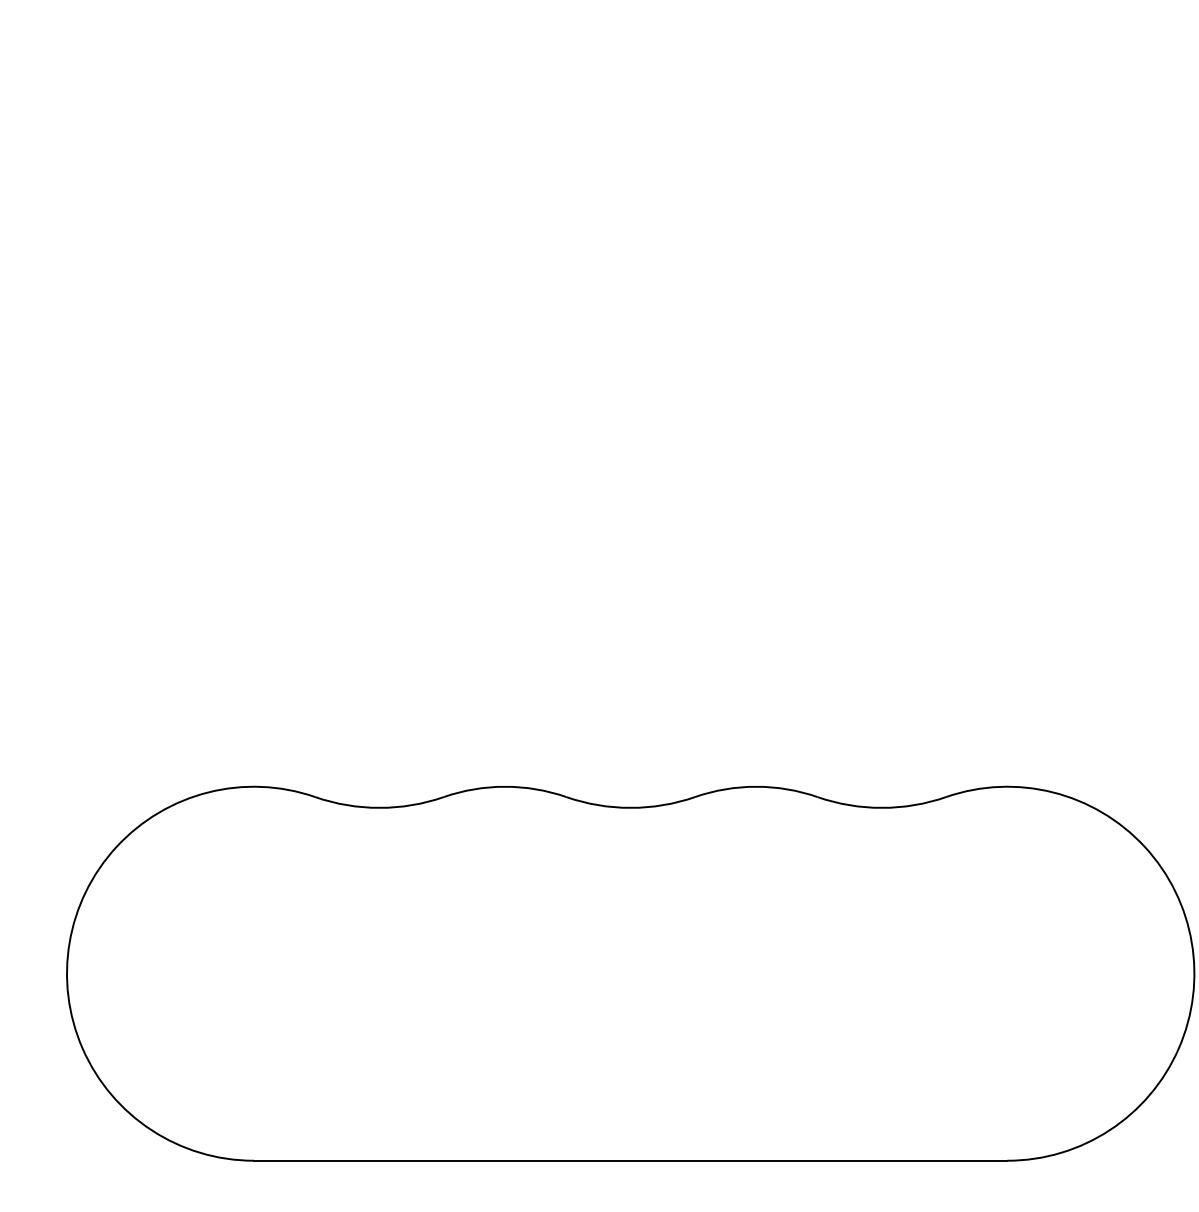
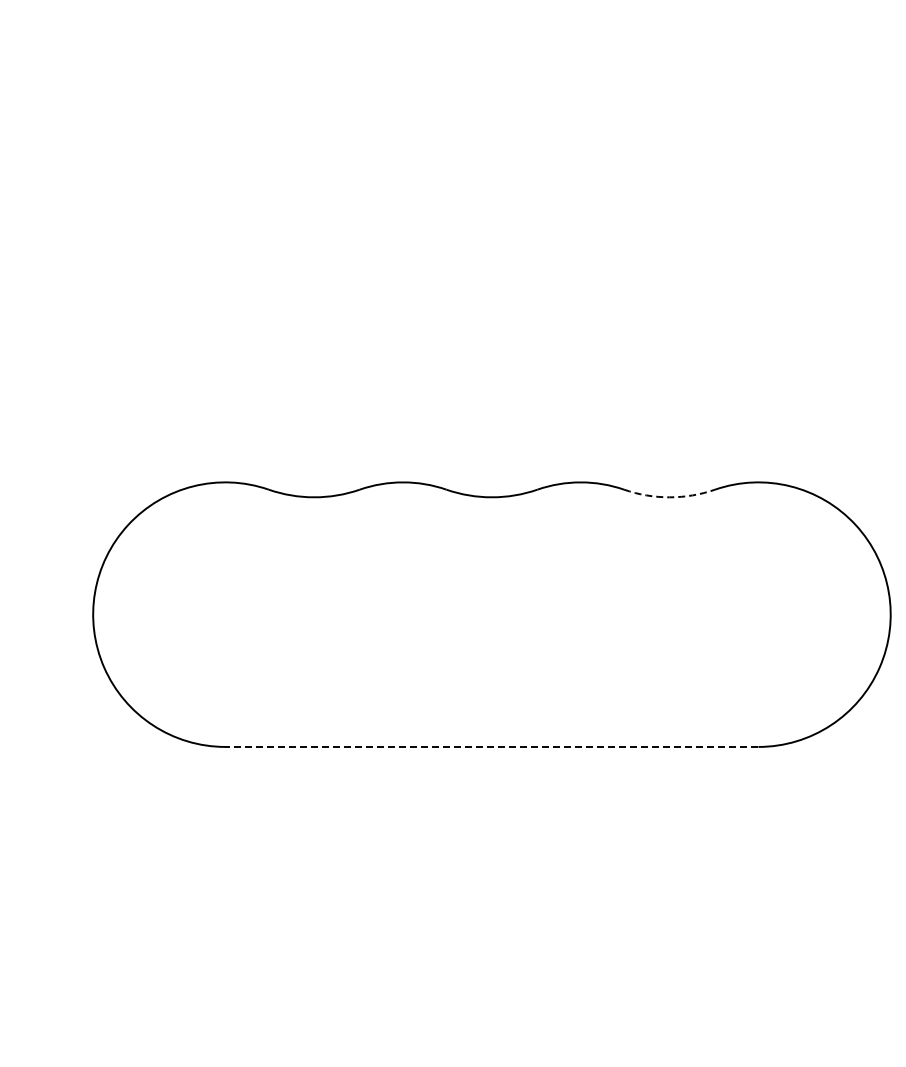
arc: (881, 808) -> (669, 497), solid -> dashed
line: (630, 1160) -> (491, 746), solid -> dashed

